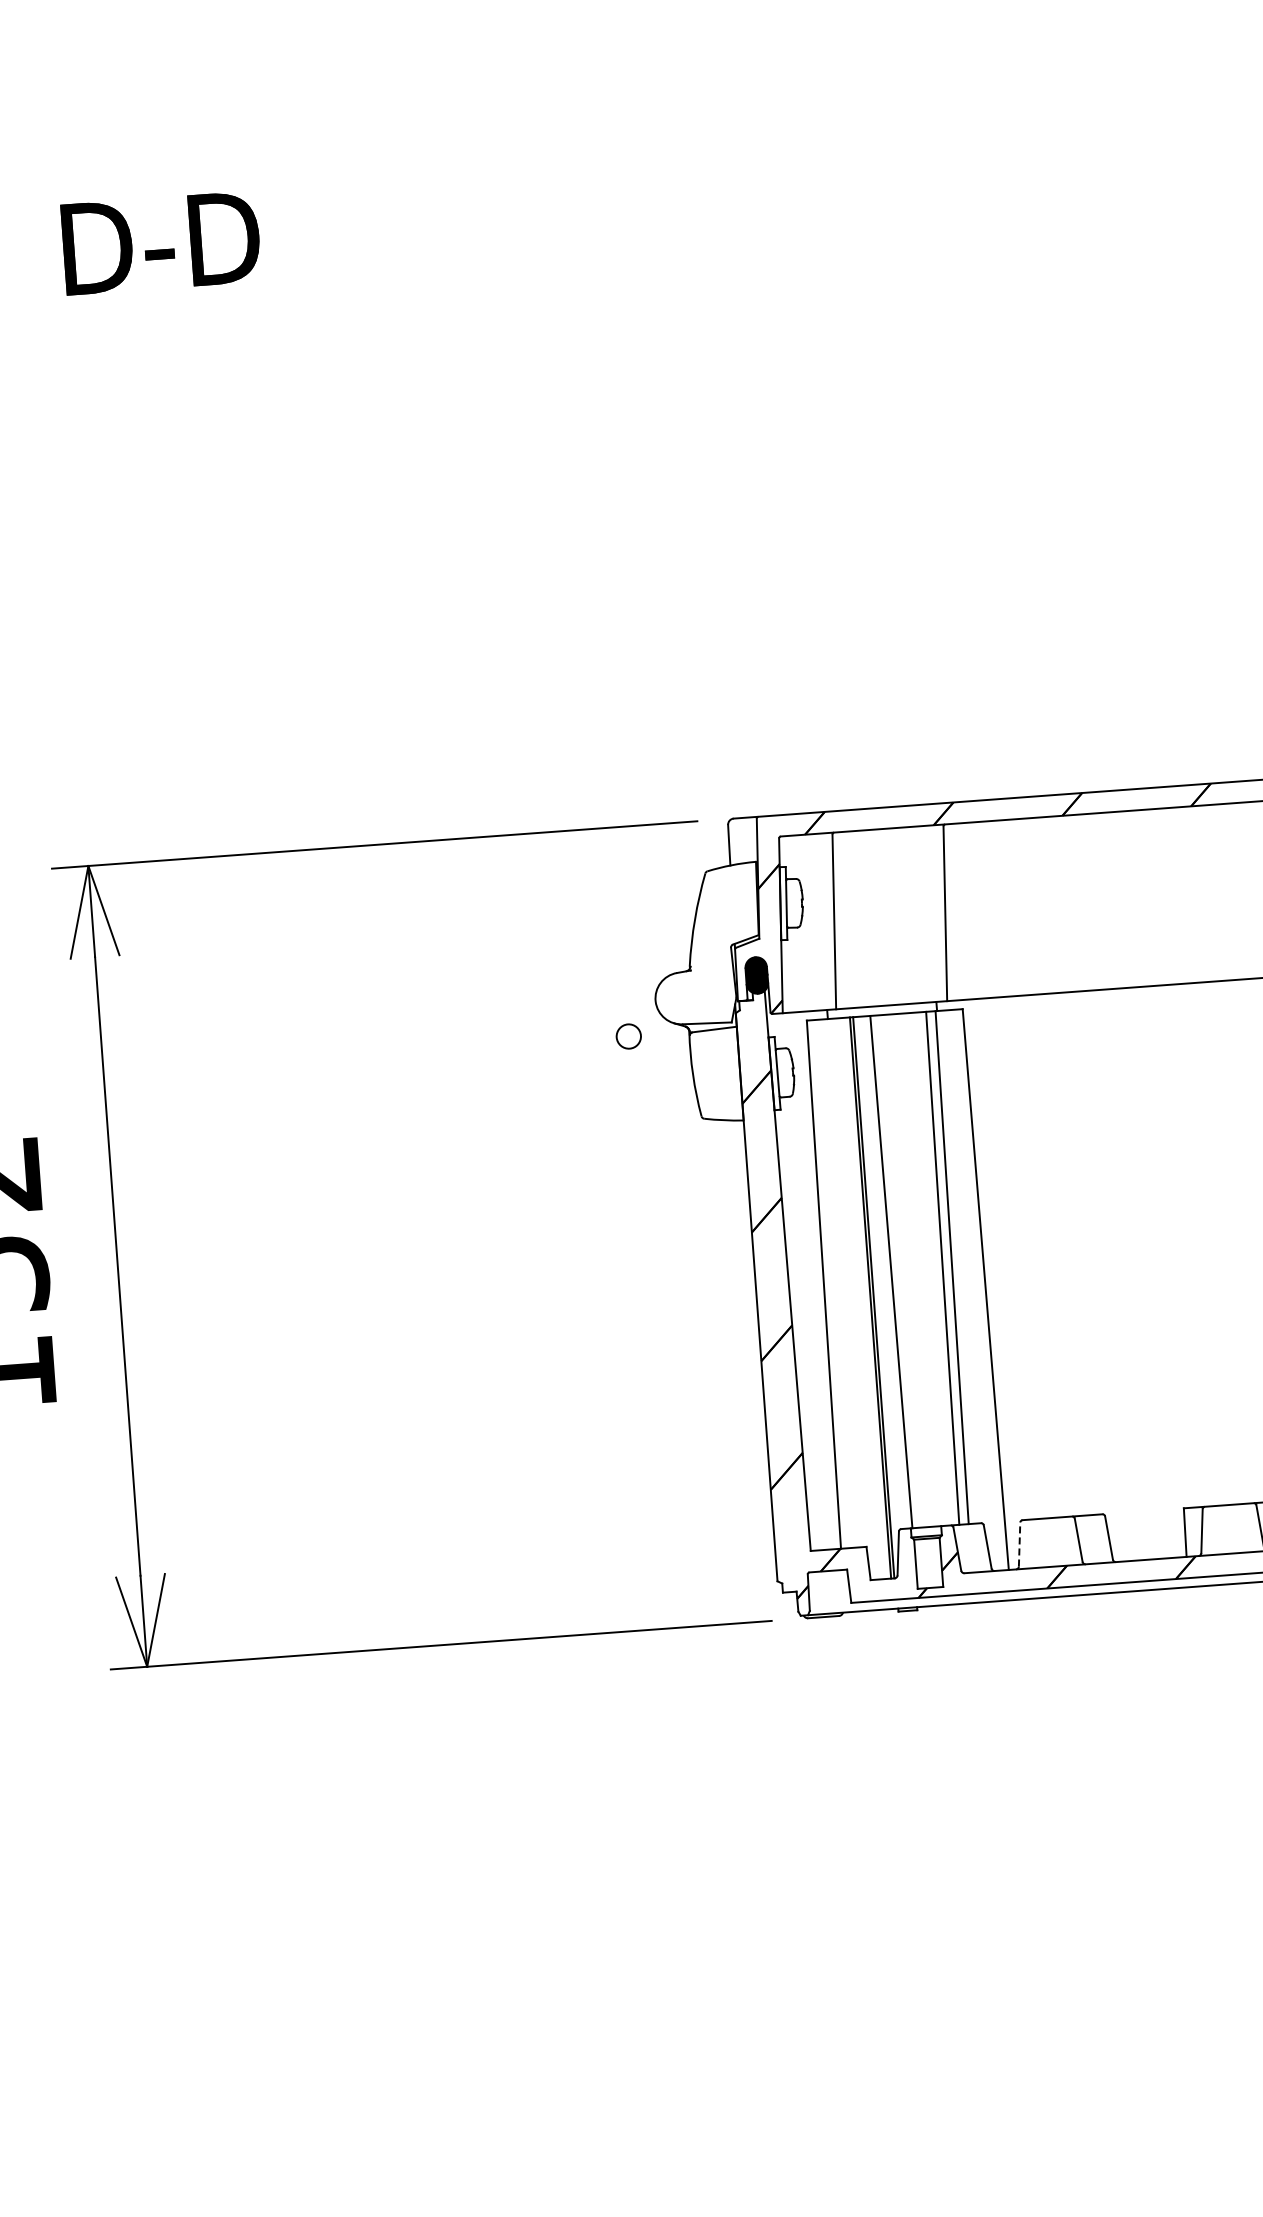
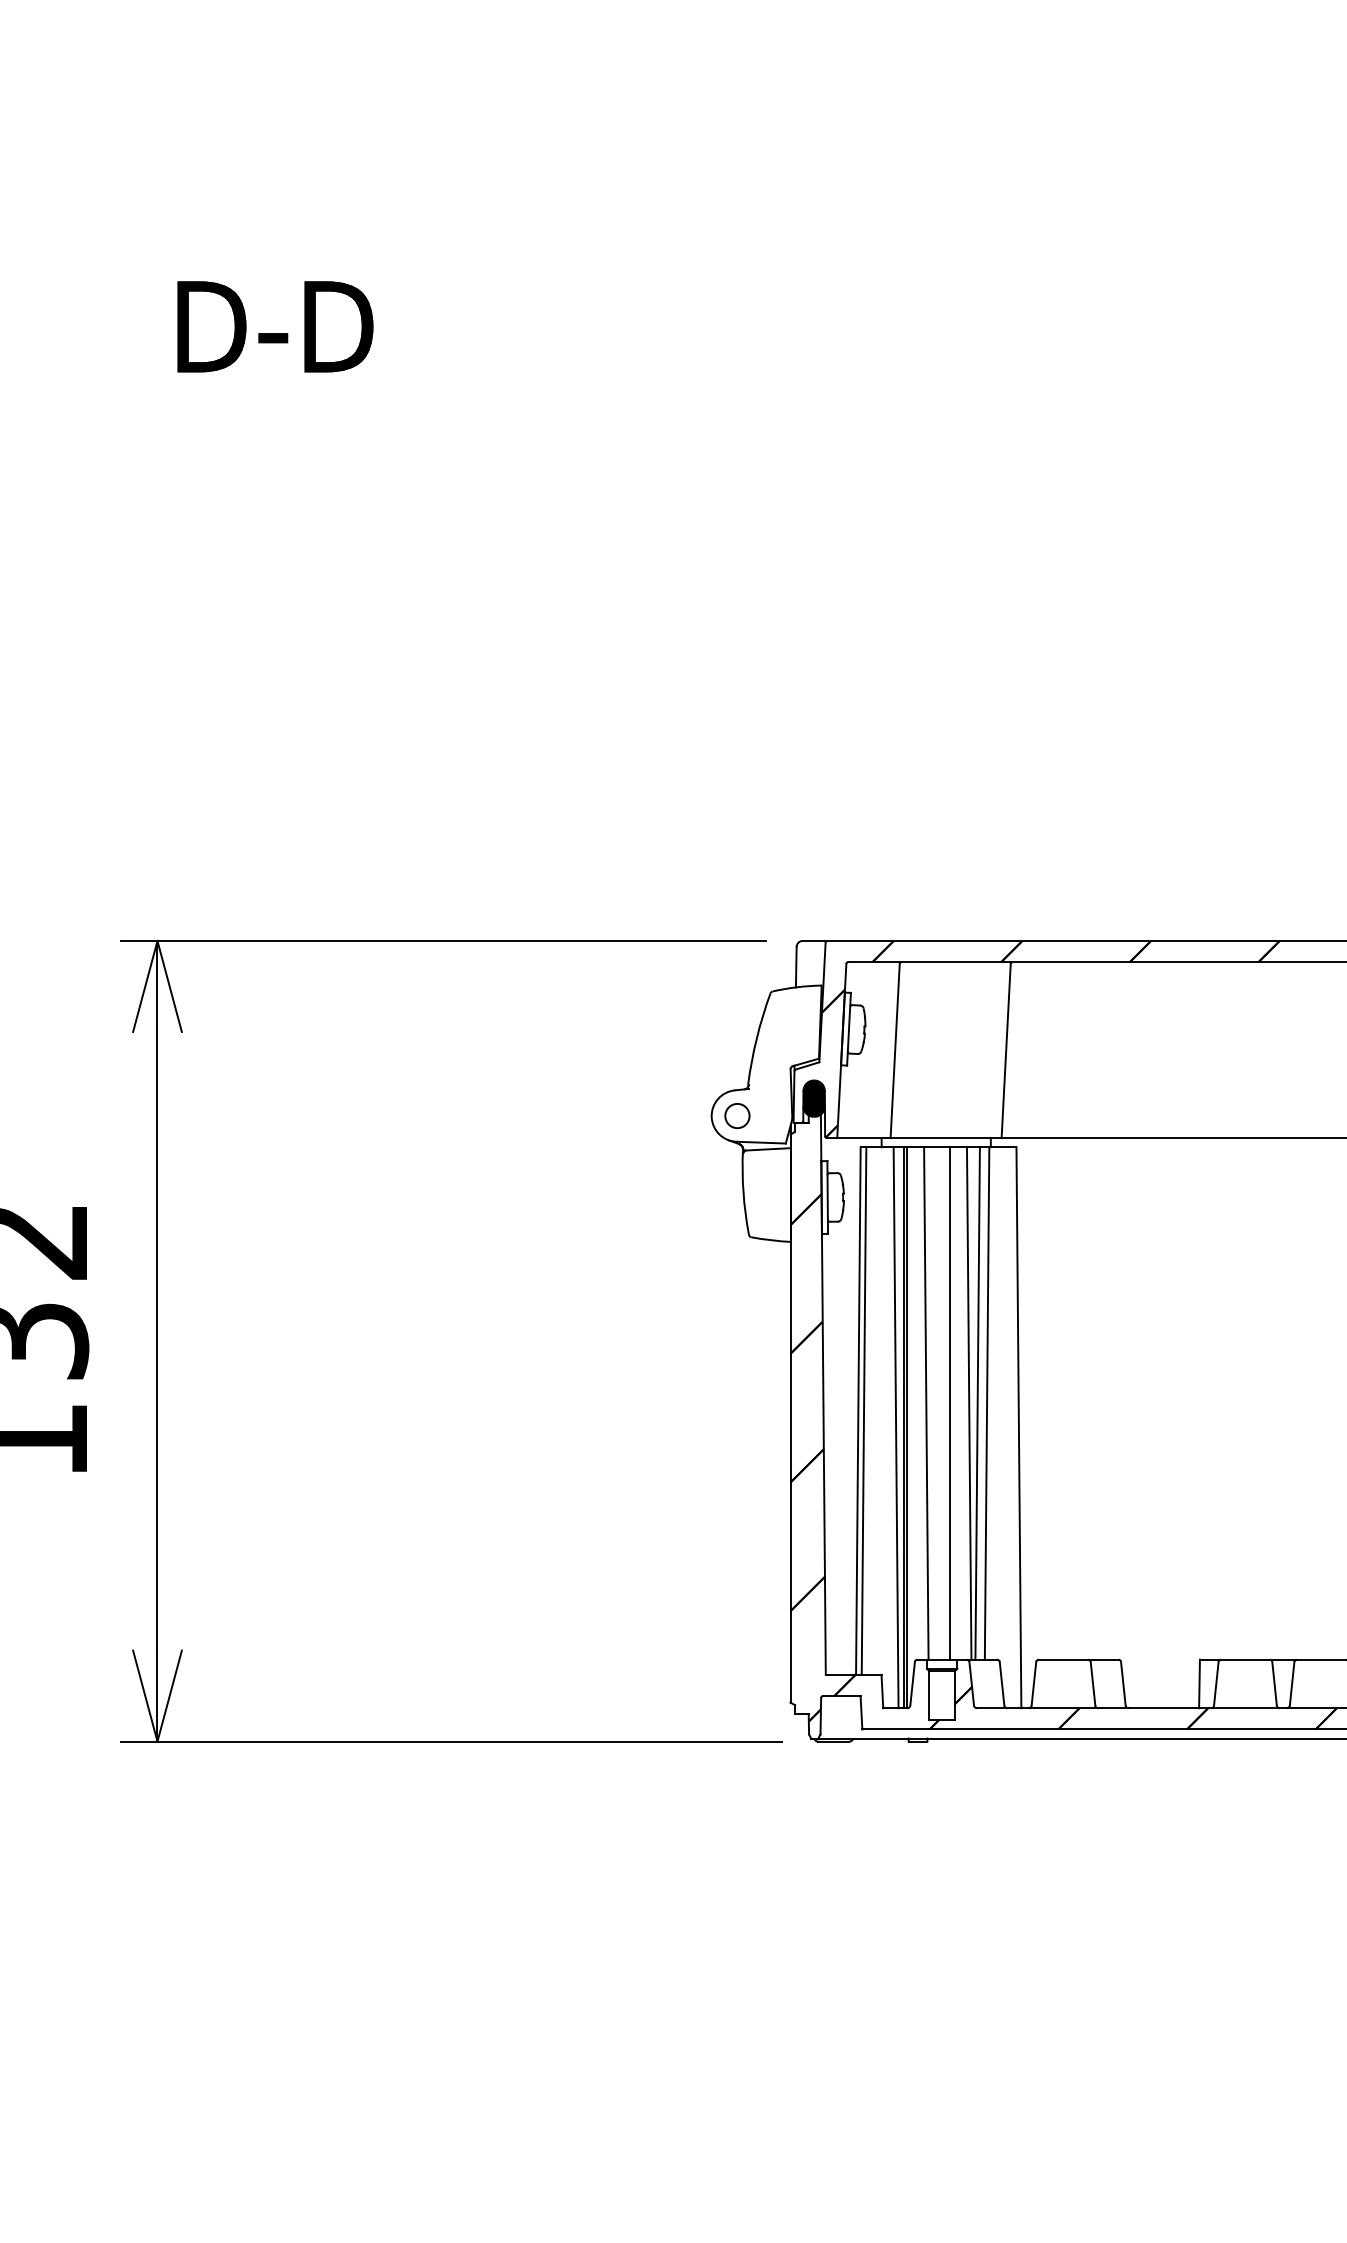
circle: (628, 1037) -> (737, 1116), moved
line: (933, 1269) -> (968, 1403), added
line: (914, 1270) -> (949, 1403), added
line: (829, 1283) -> (863, 1410), added
line: (862, 1298) -> (895, 1427), added
line: (1019, 1544) -> (1033, 1683), dashed -> solid

